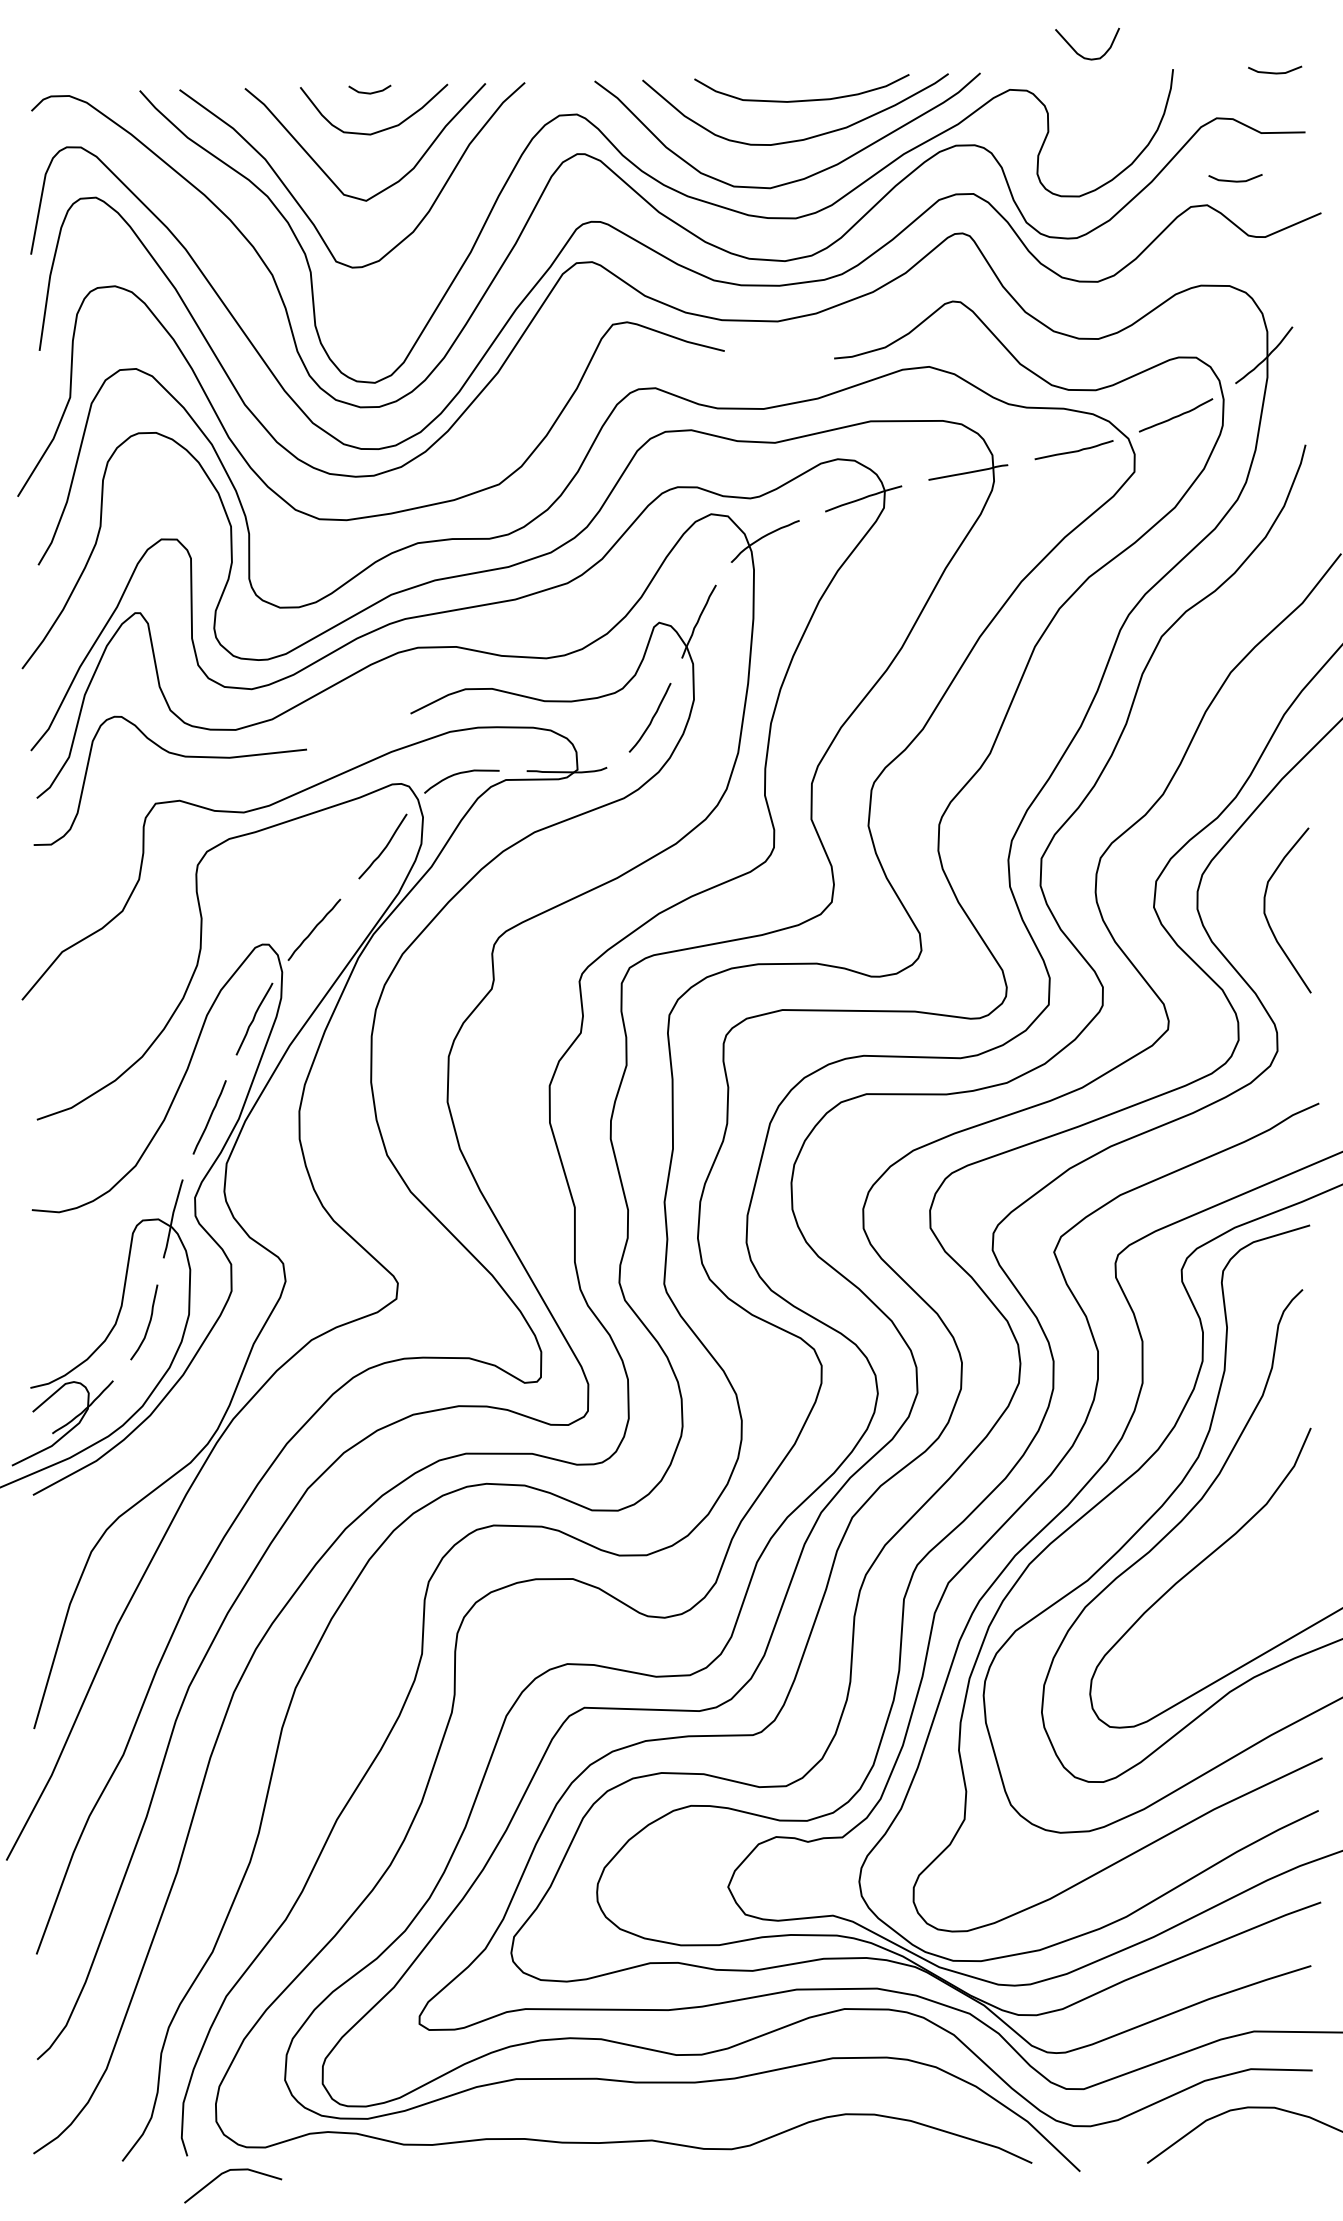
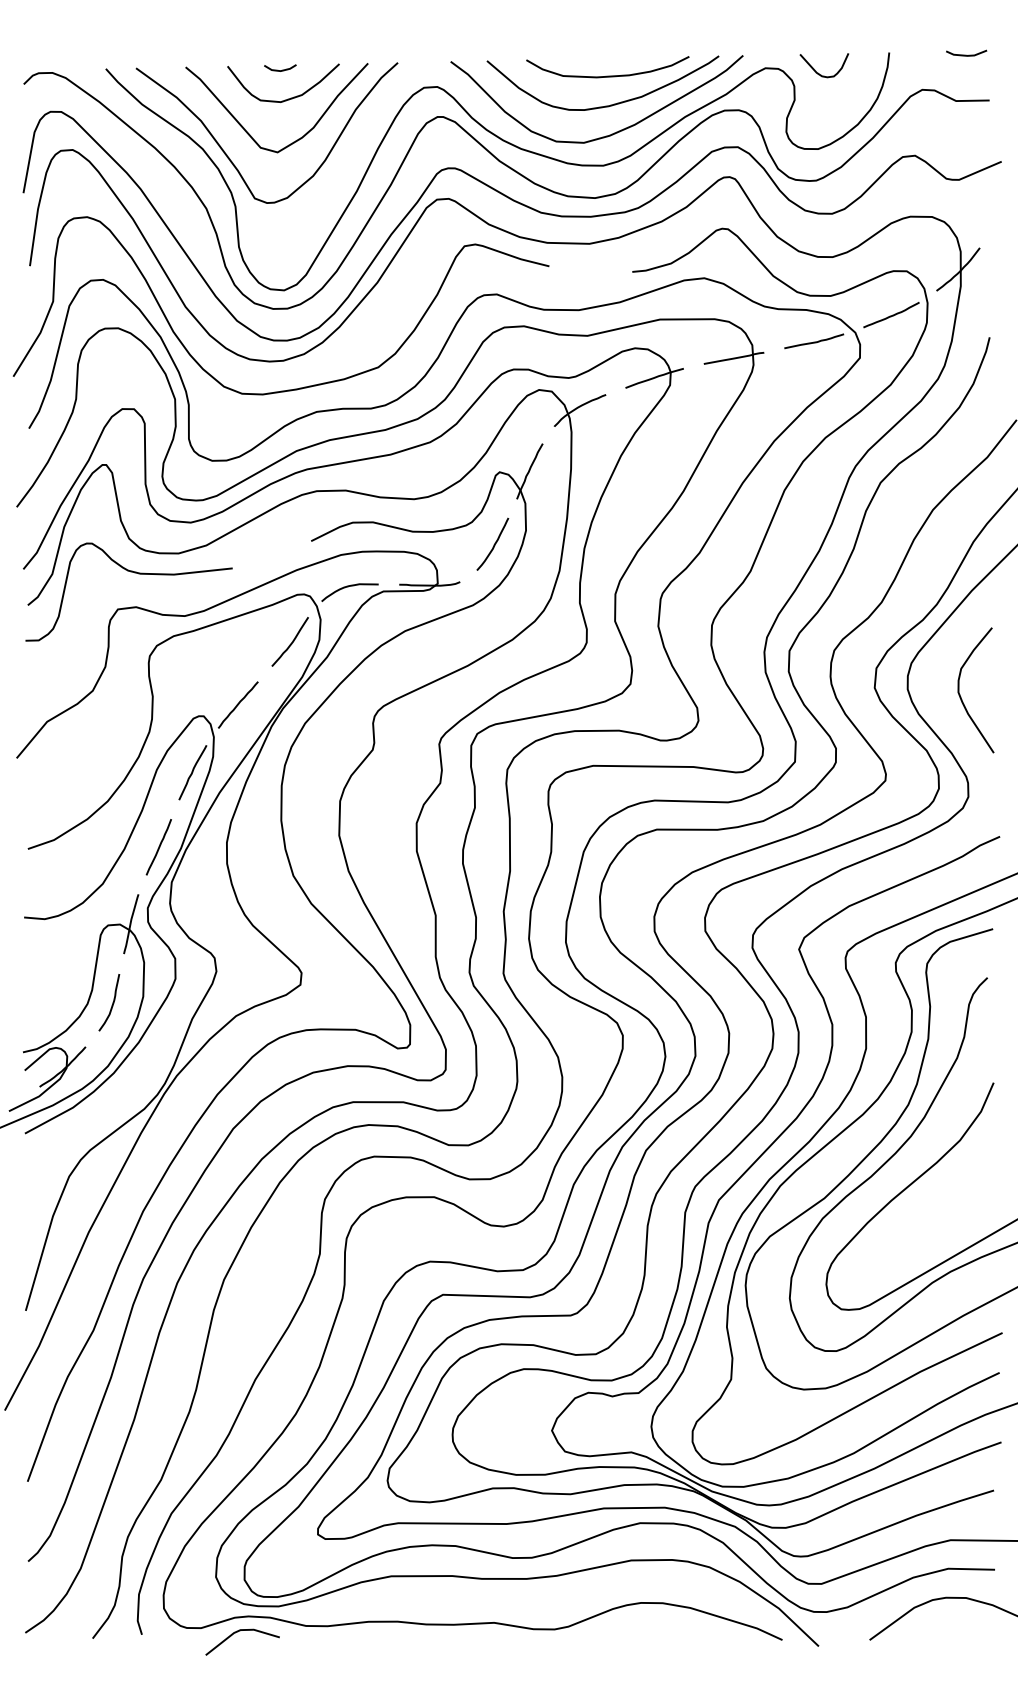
curve: (1079, 53) -> (818, 72), moved
line: (1235, 179) -> (936, 136), removed
line: (230, 2171) -> (240, 1631), moved

